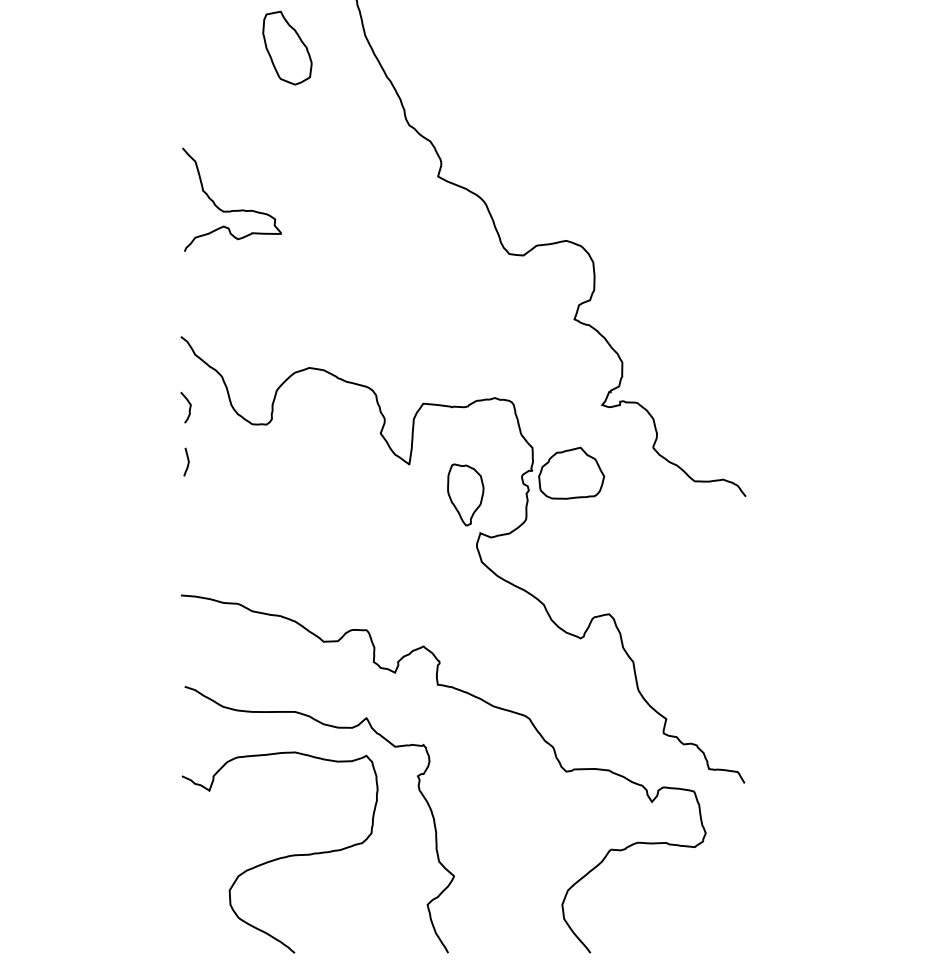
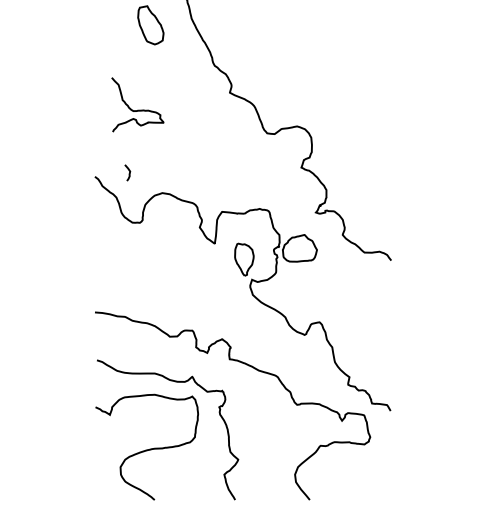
curve: (231, 208) -> (137, 109), moved
curve: (187, 408) -> (128, 173), moved
curve: (187, 462) -> (98, 242), removed

